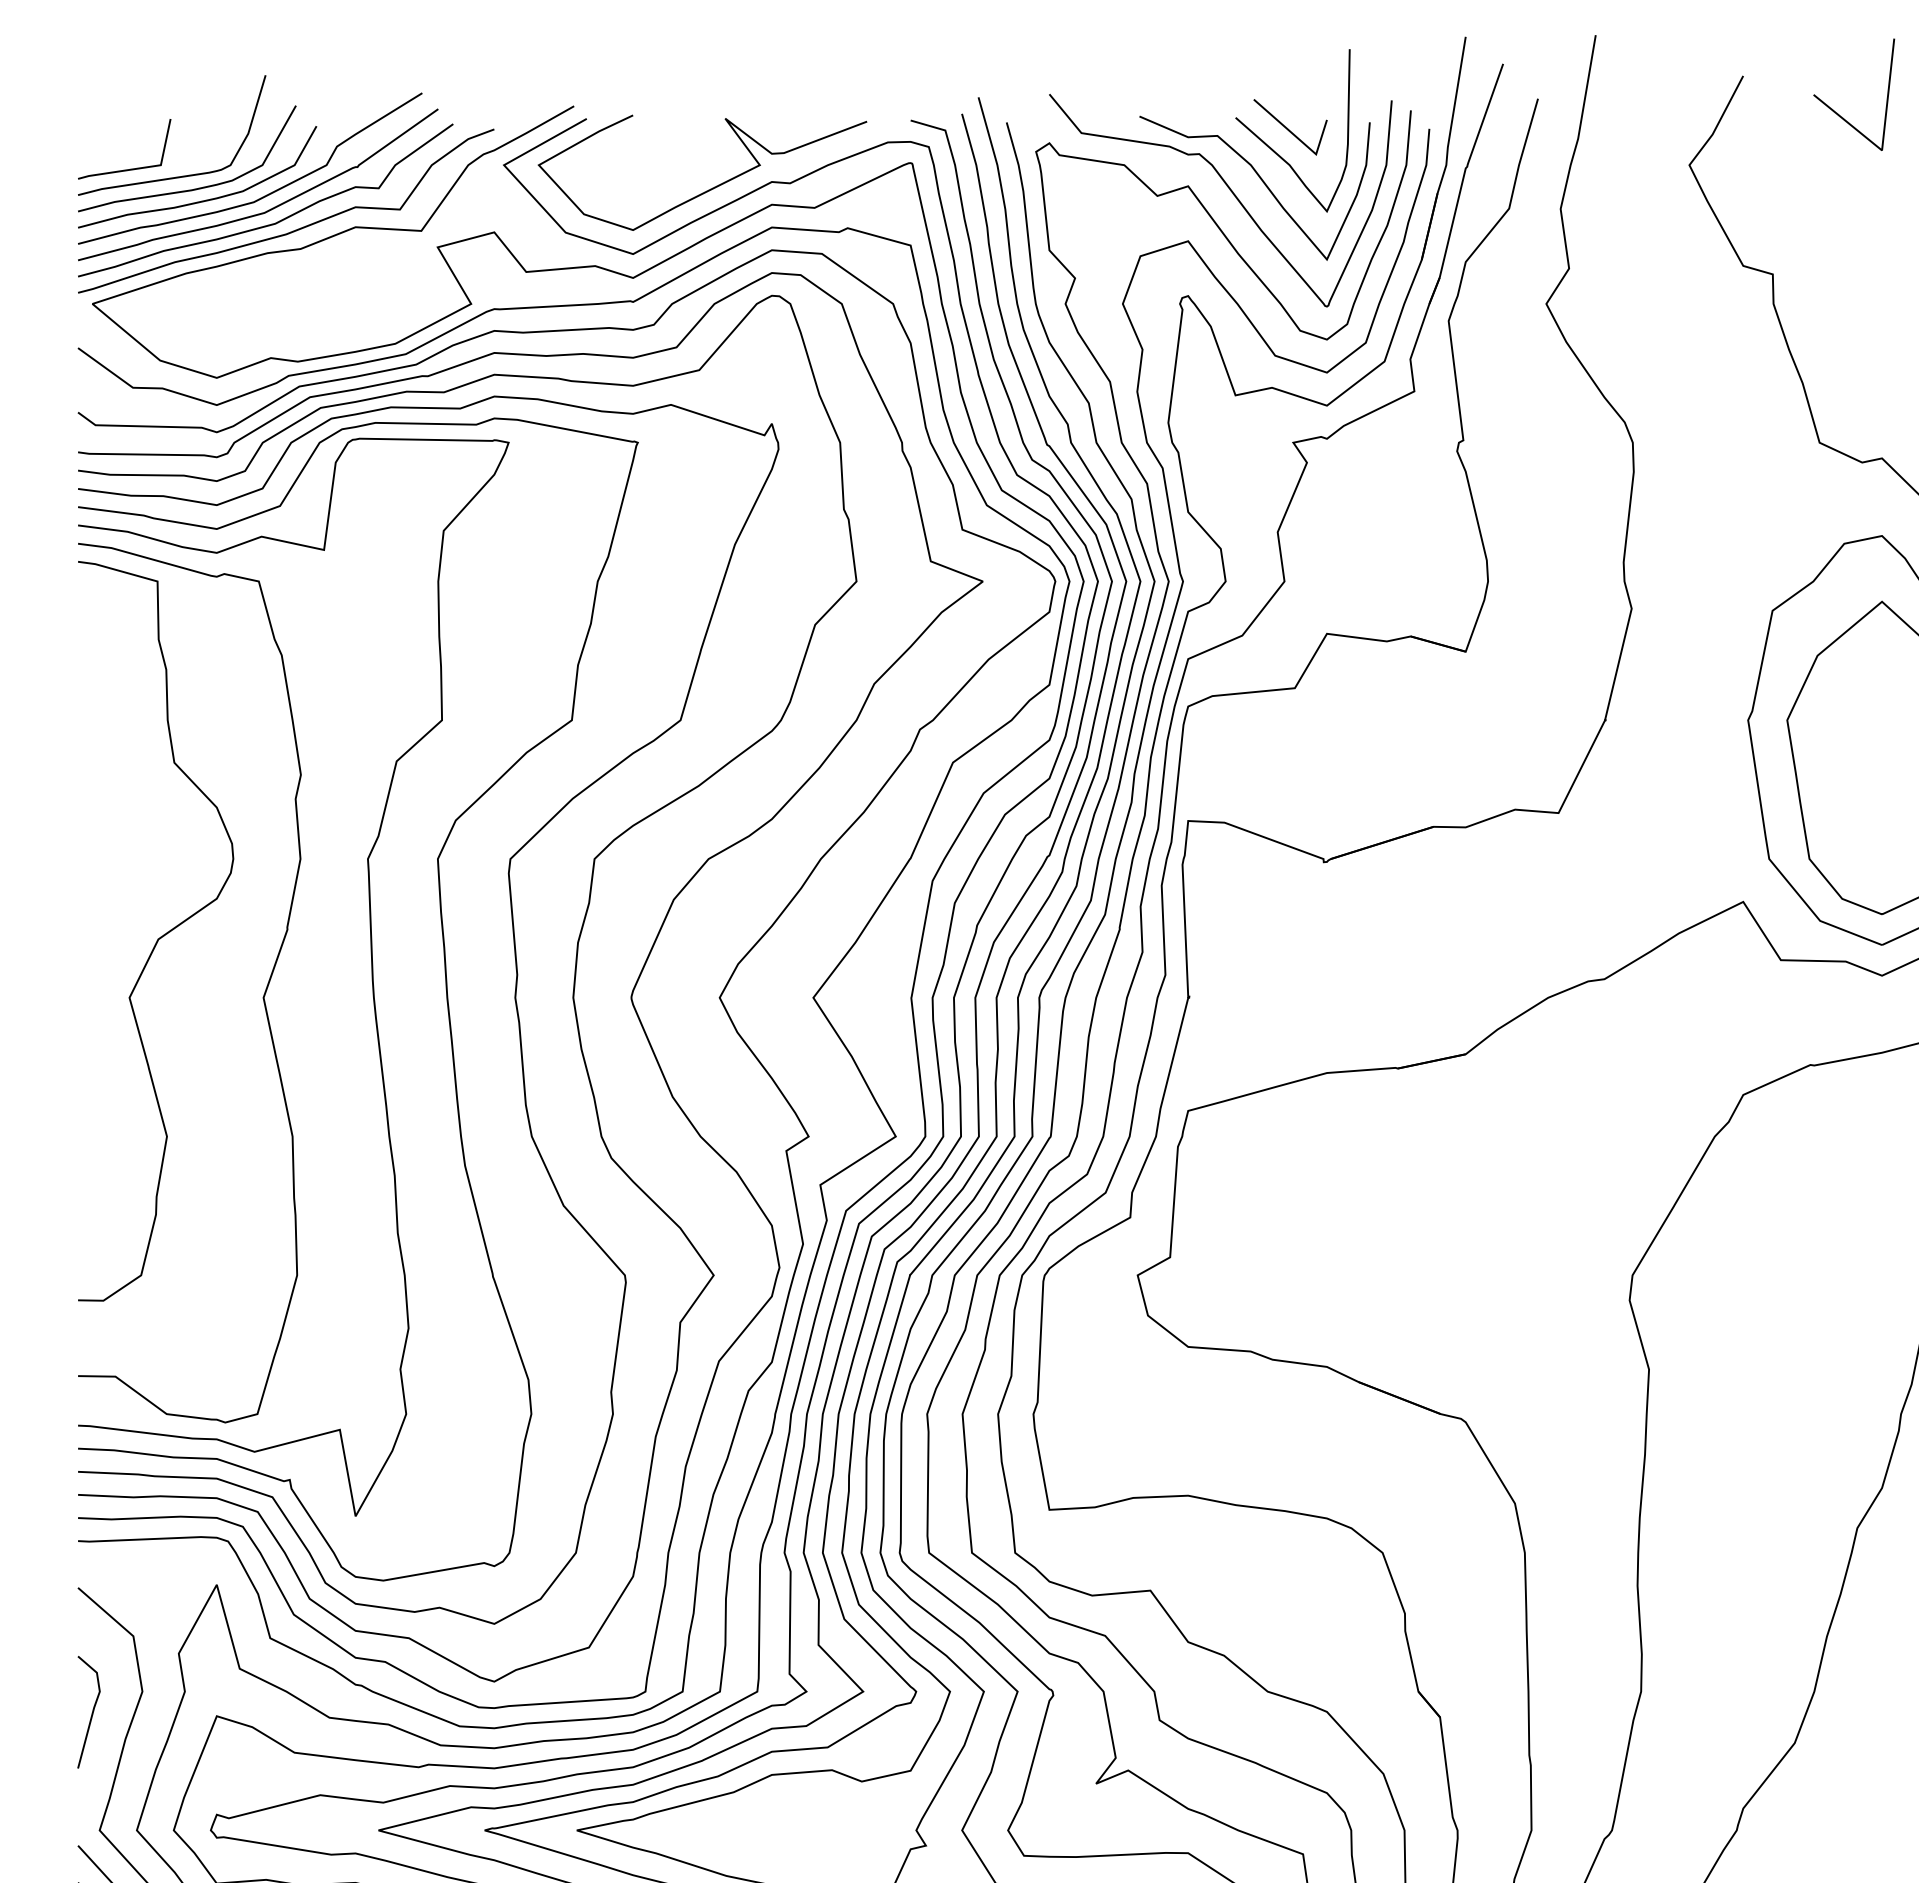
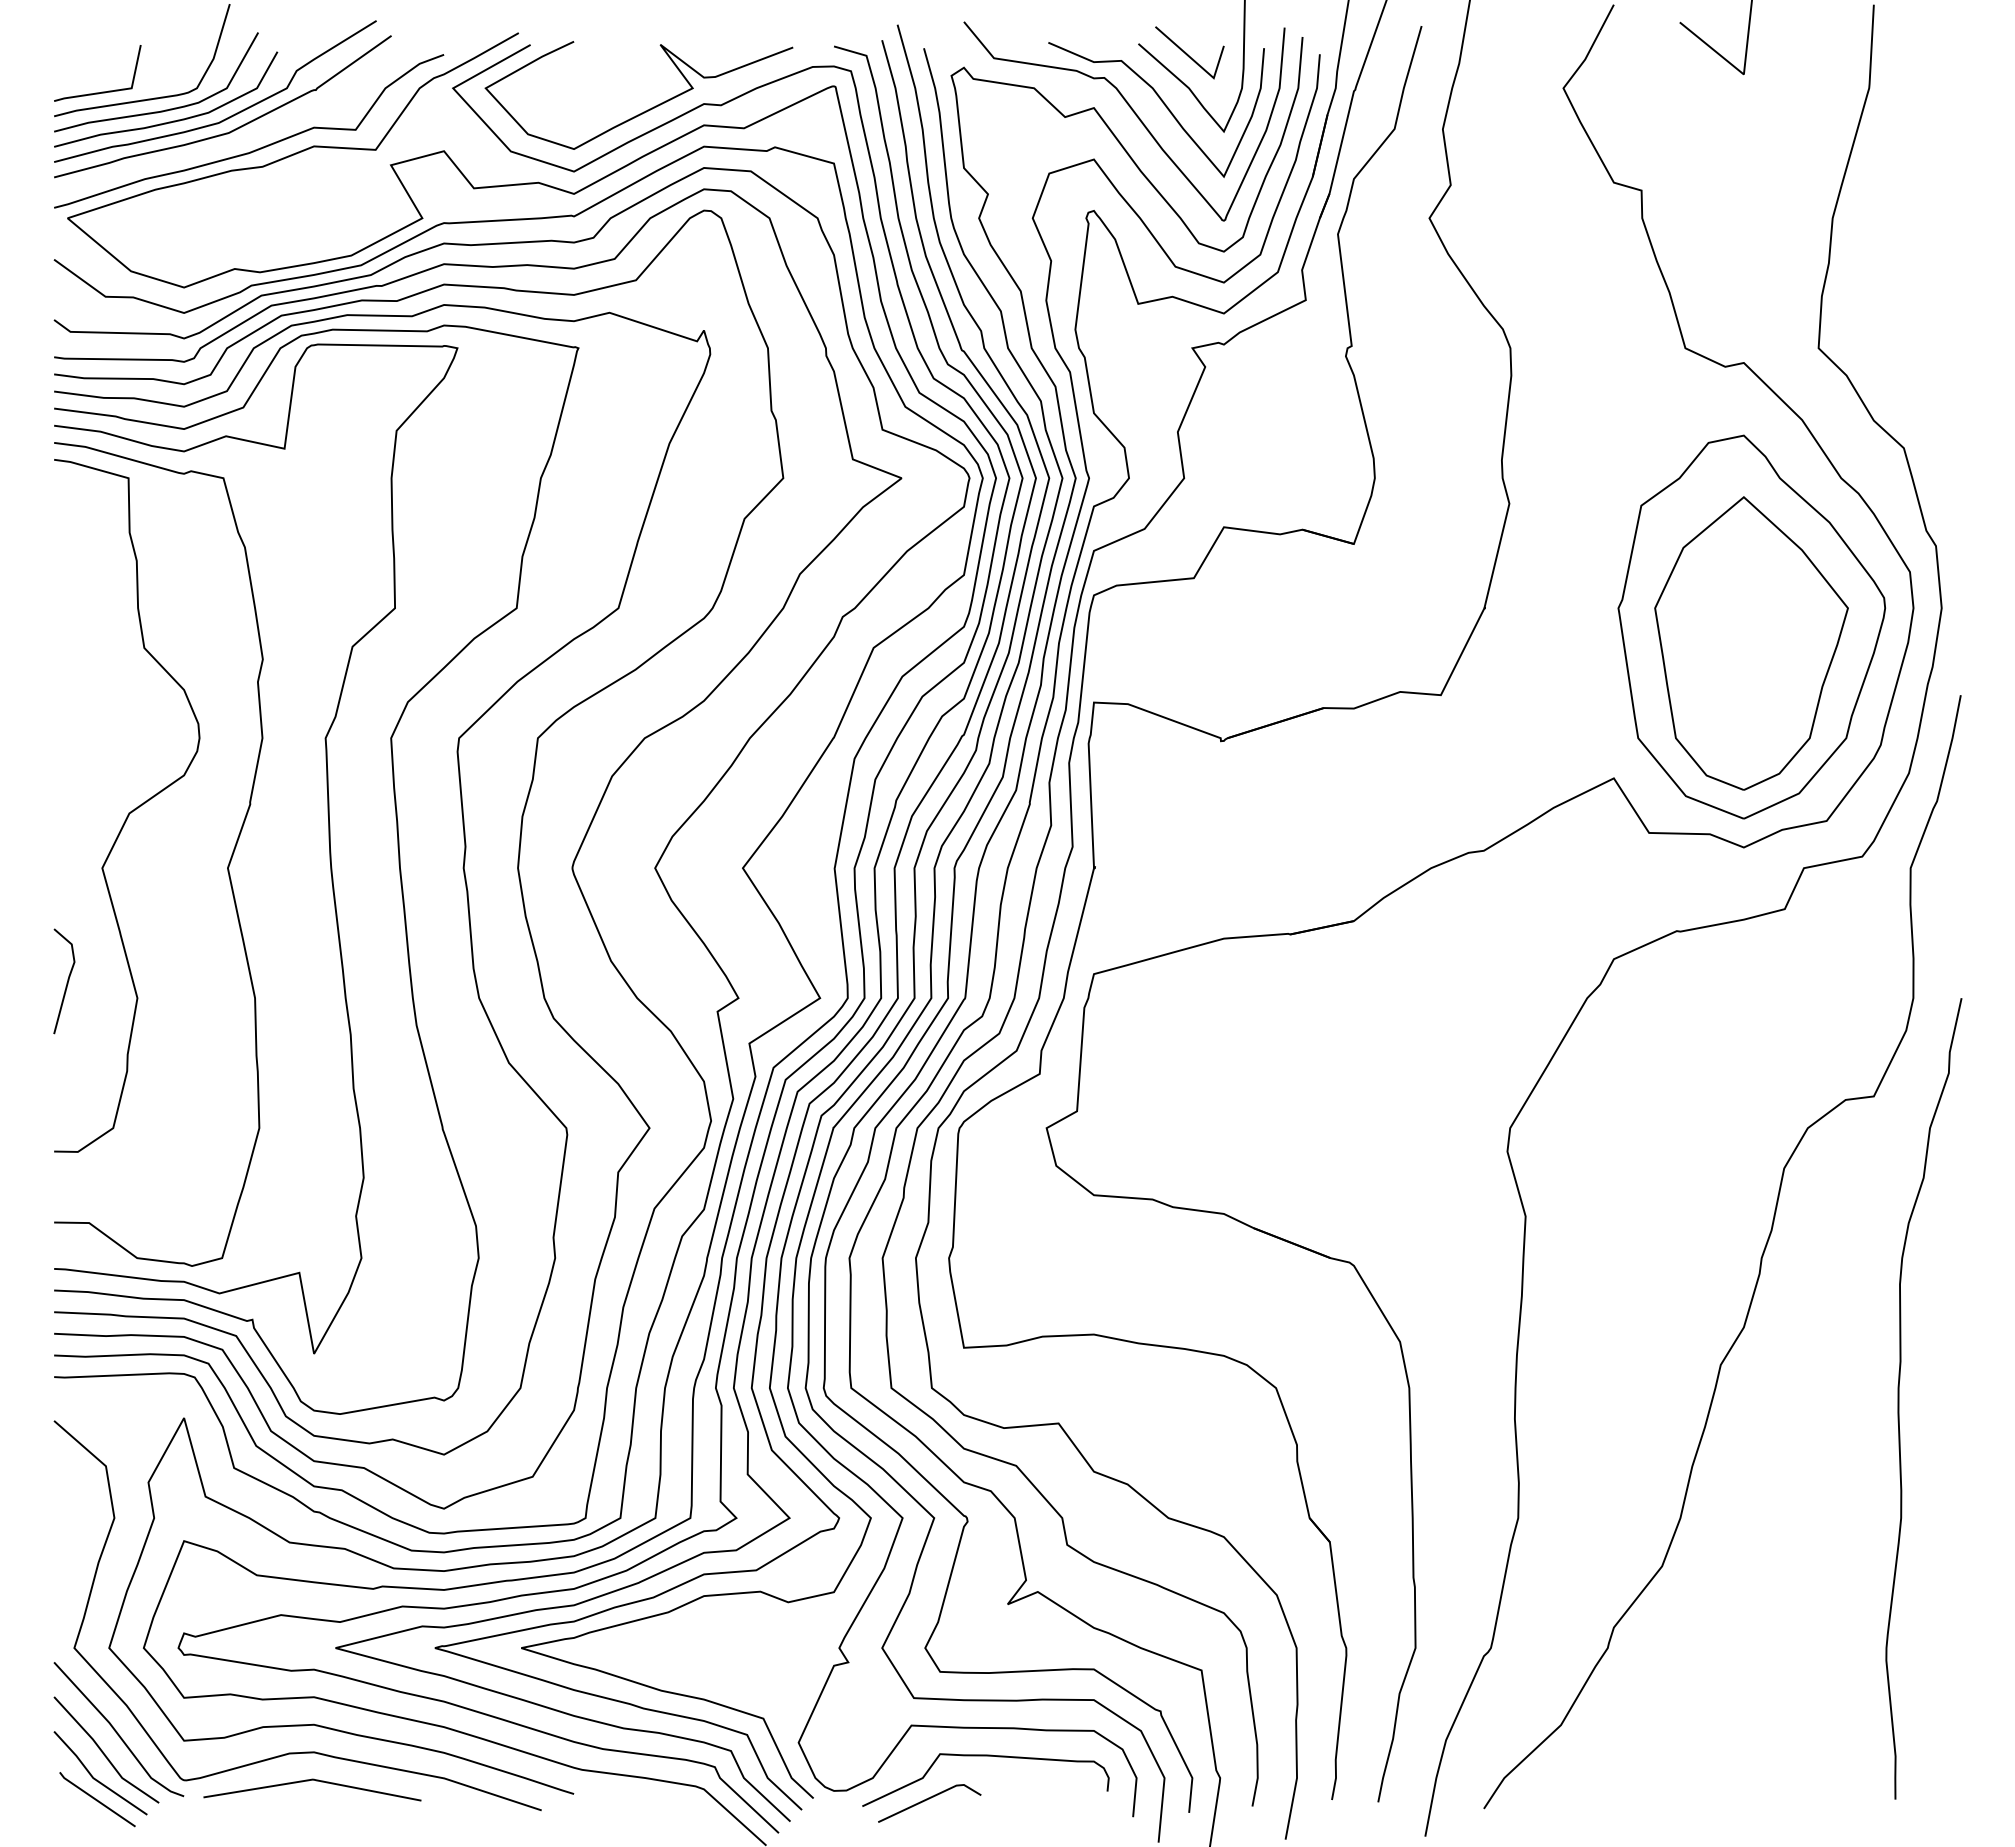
curve: (272, 223) -> (236, 142), removed
line: (91, 1713) -> (66, 982), moved

